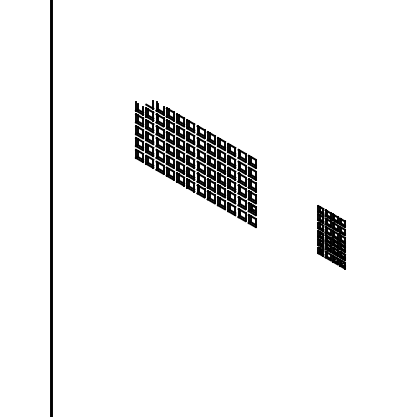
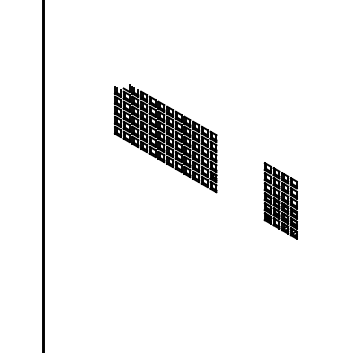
part: (331, 236) -> (280, 200), size x1.43

